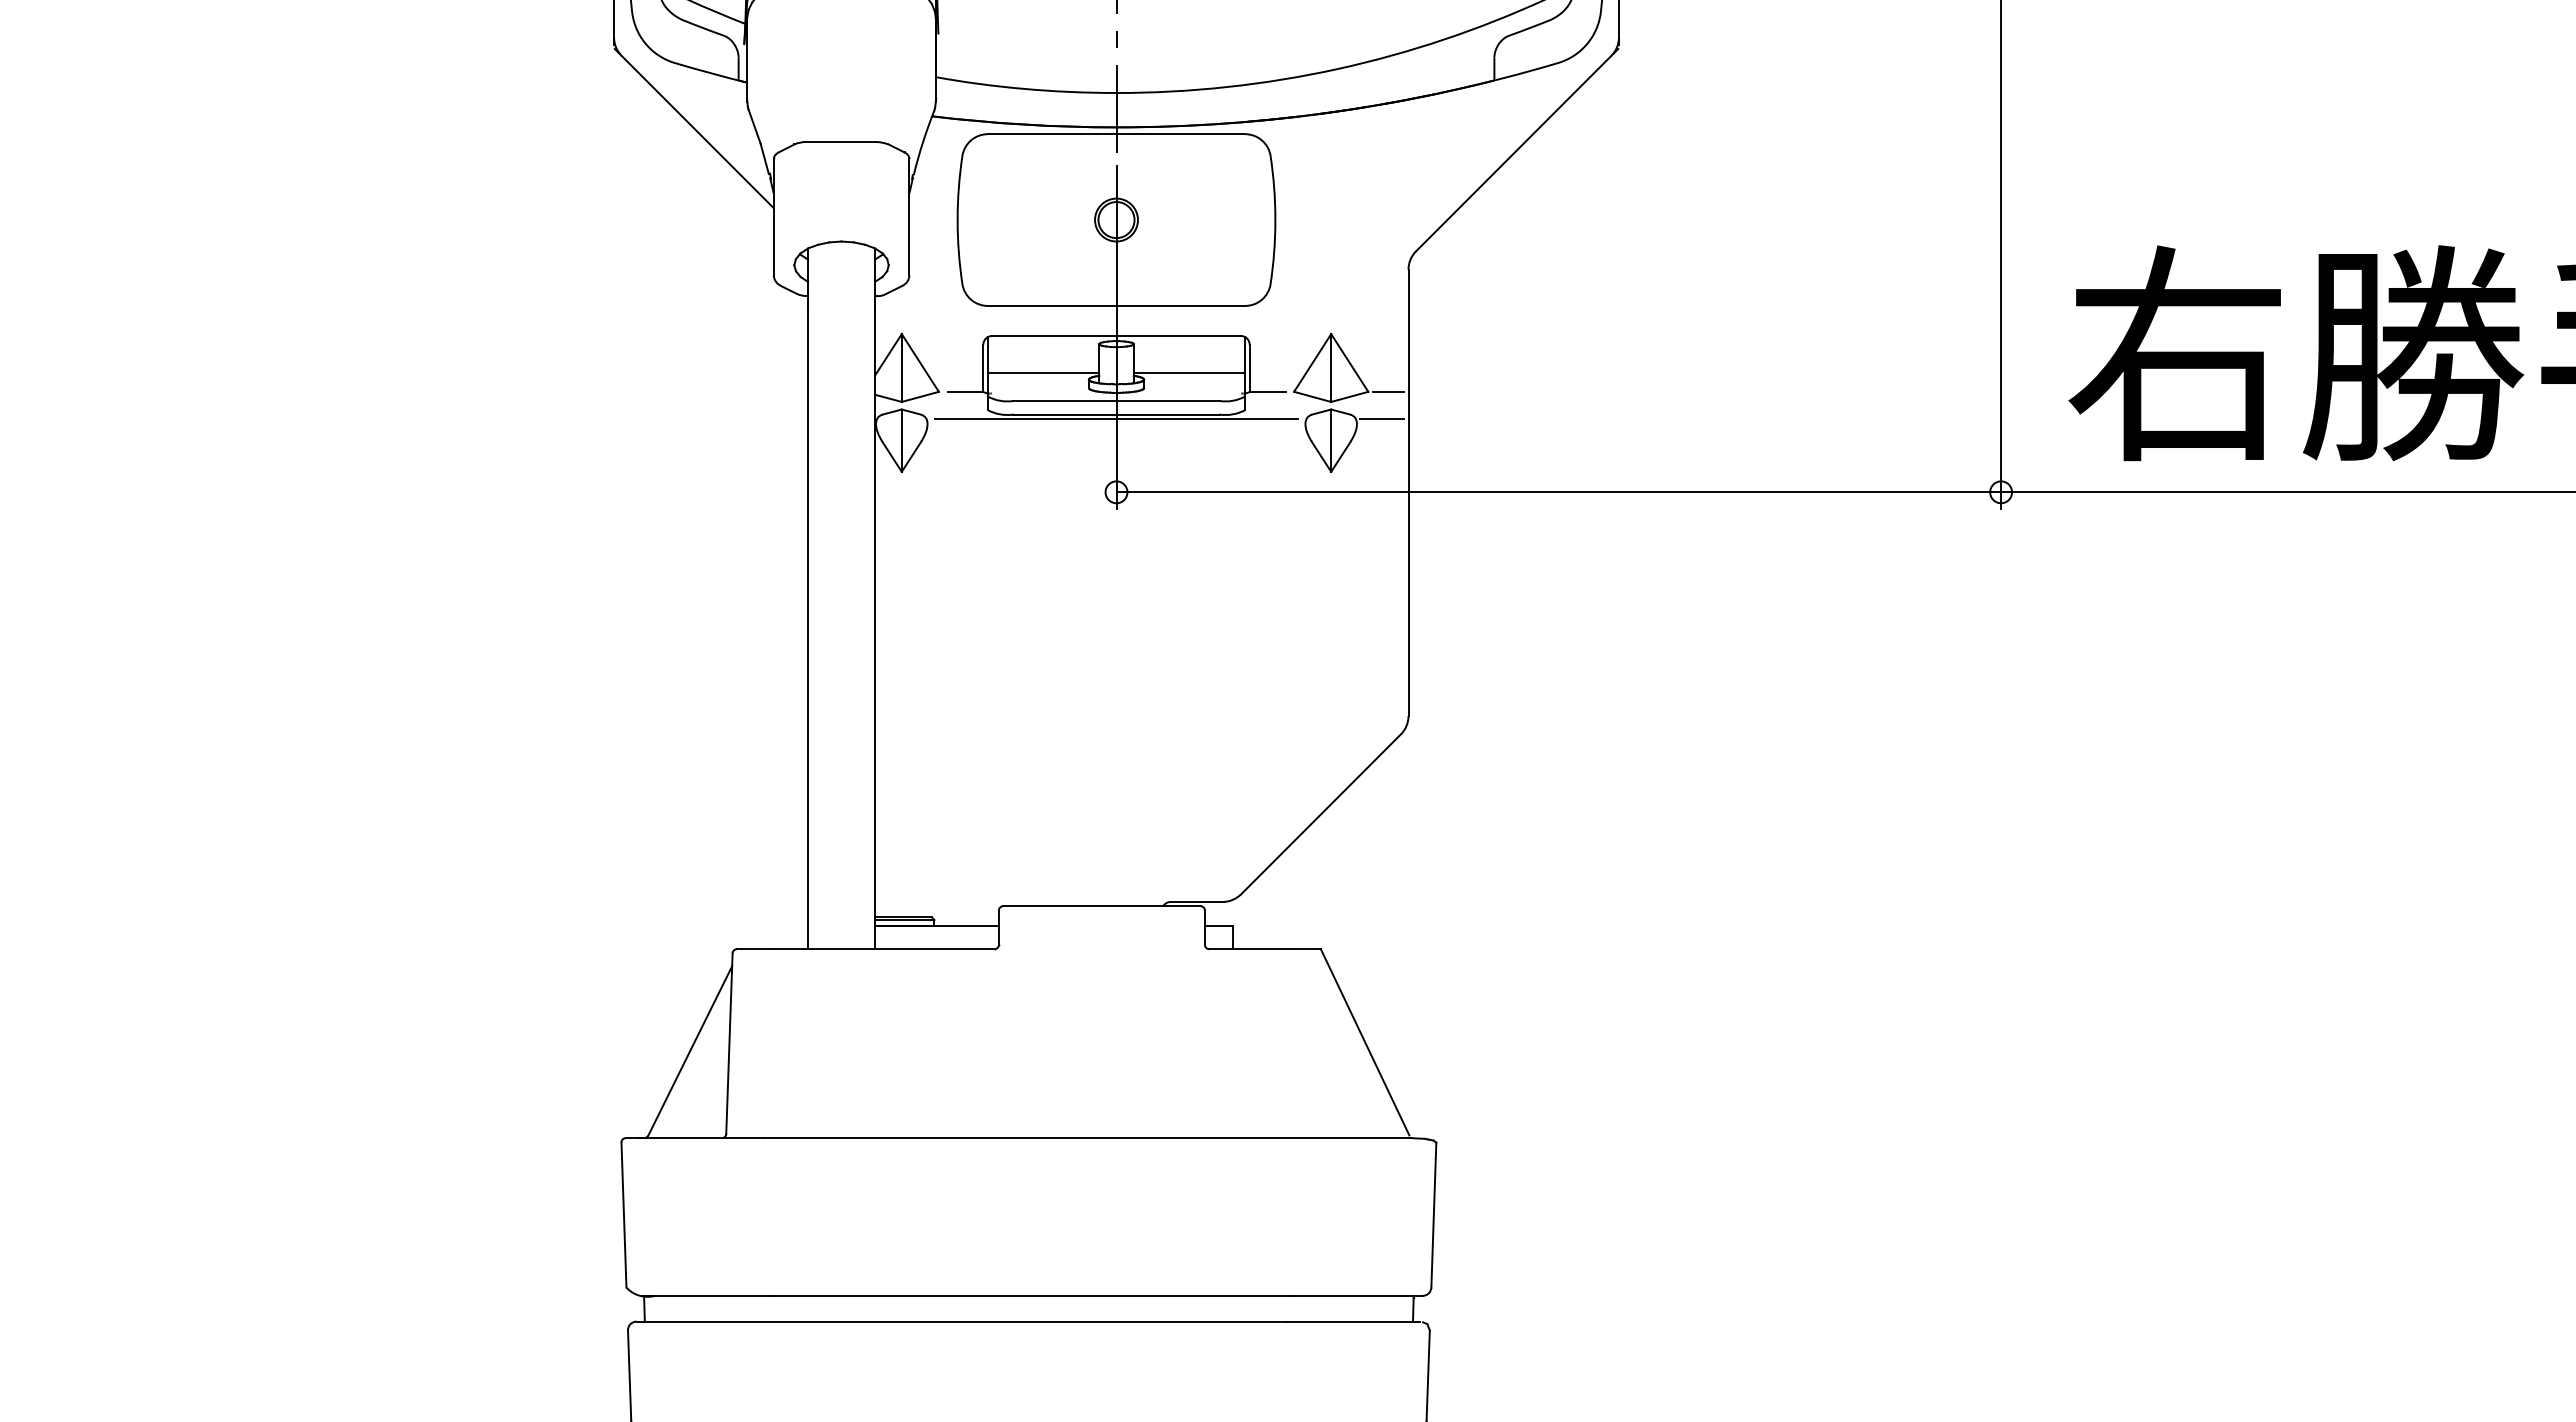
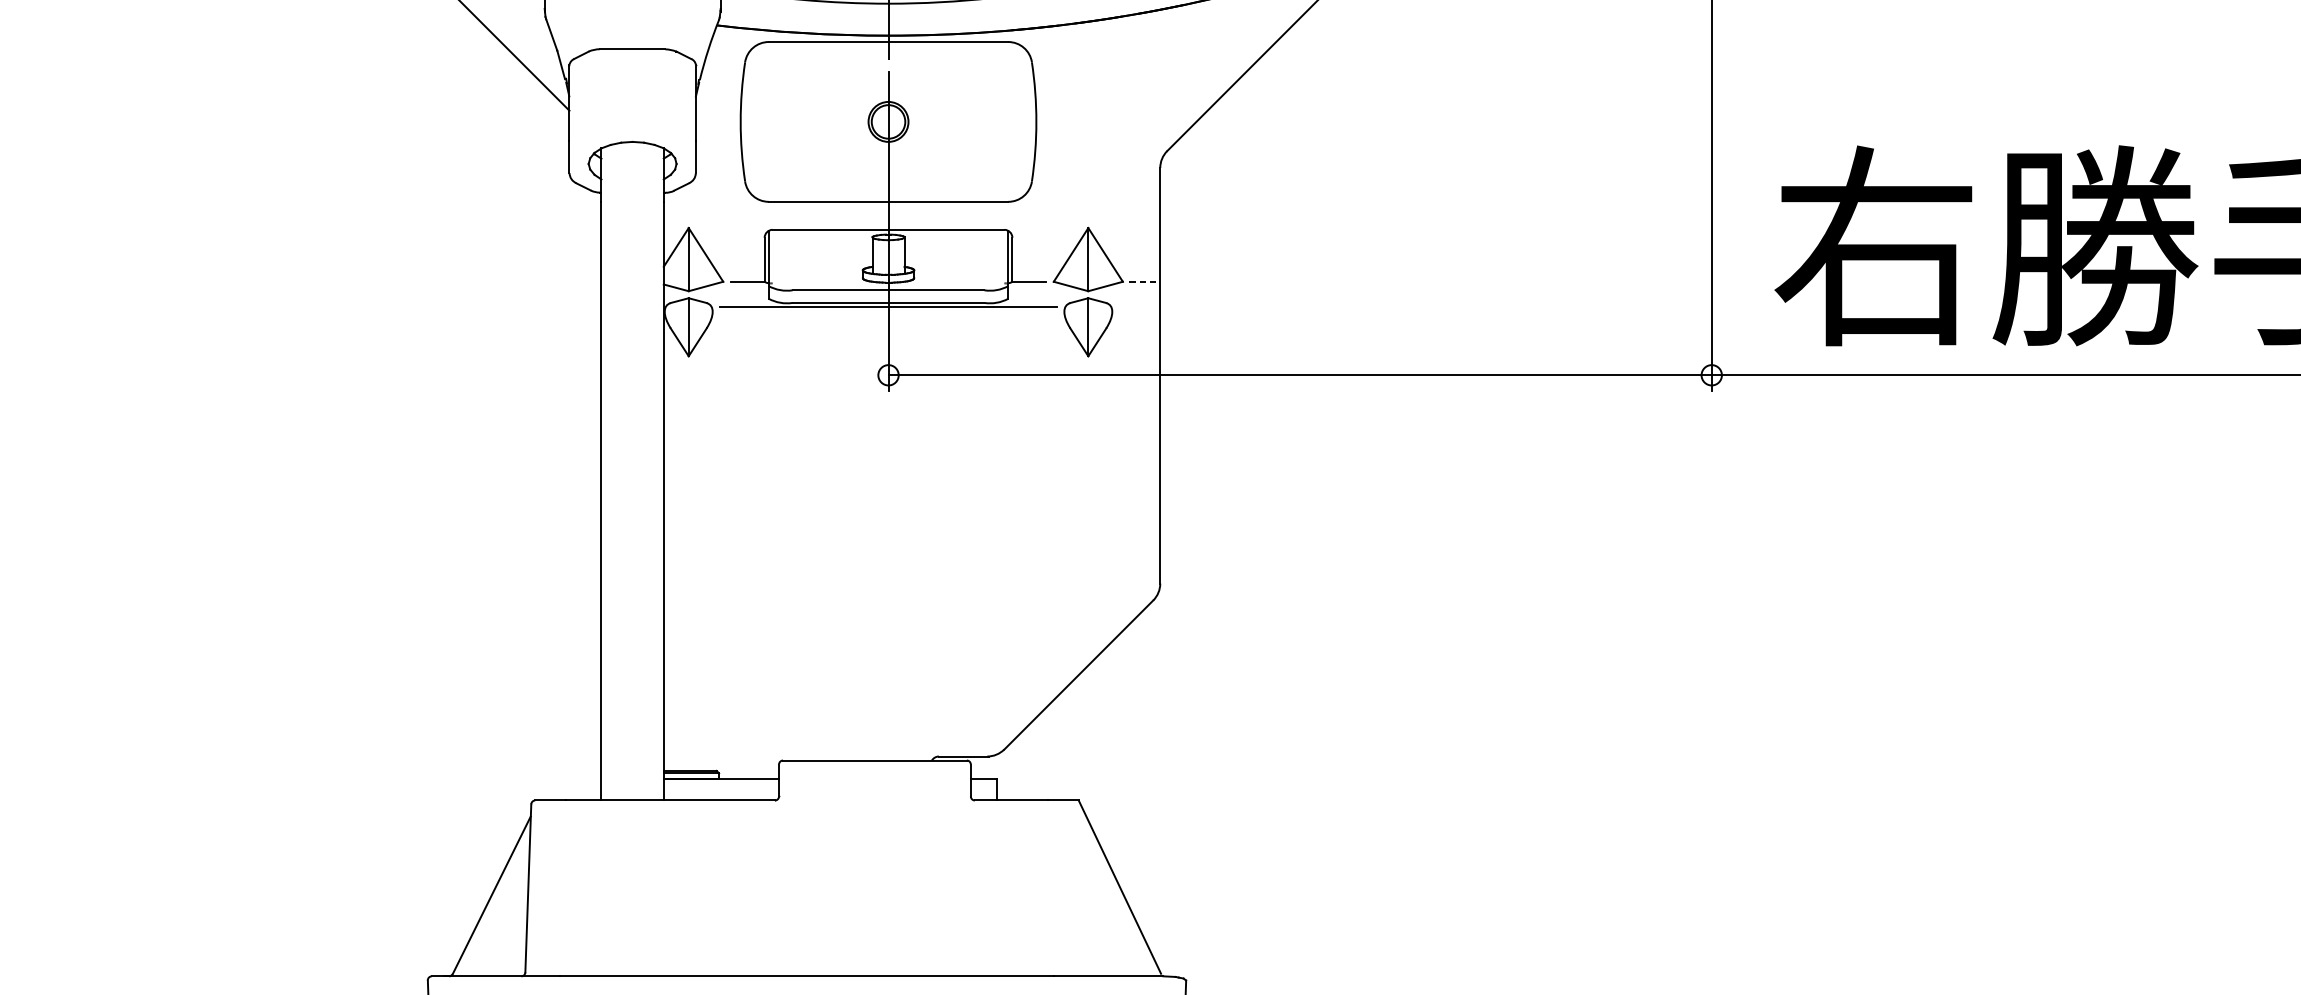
line: (1043, 372) -> (820, 263), removed
line: (1189, 372) -> (956, 263), removed
line: (1388, 391) -> (1141, 281), solid -> dashed
line: (1382, 419) -> (1136, 307), removed

